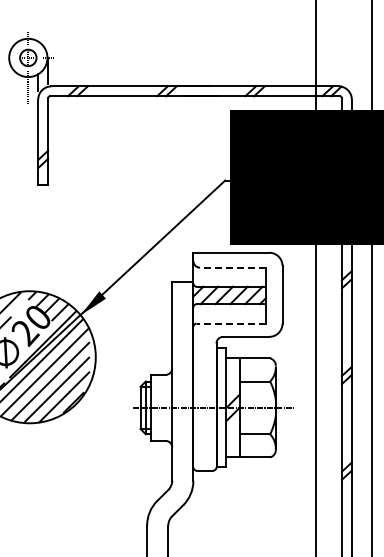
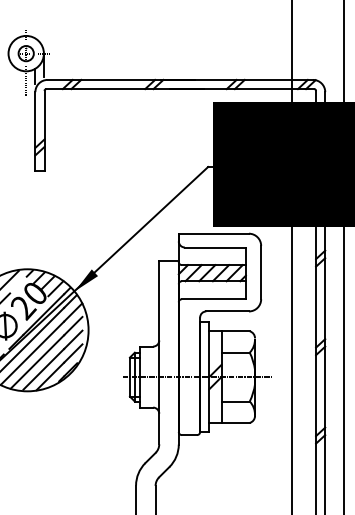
line: (232, 267) -> (214, 247), dashed -> solid
line: (231, 323) -> (214, 299), dashed -> solid

